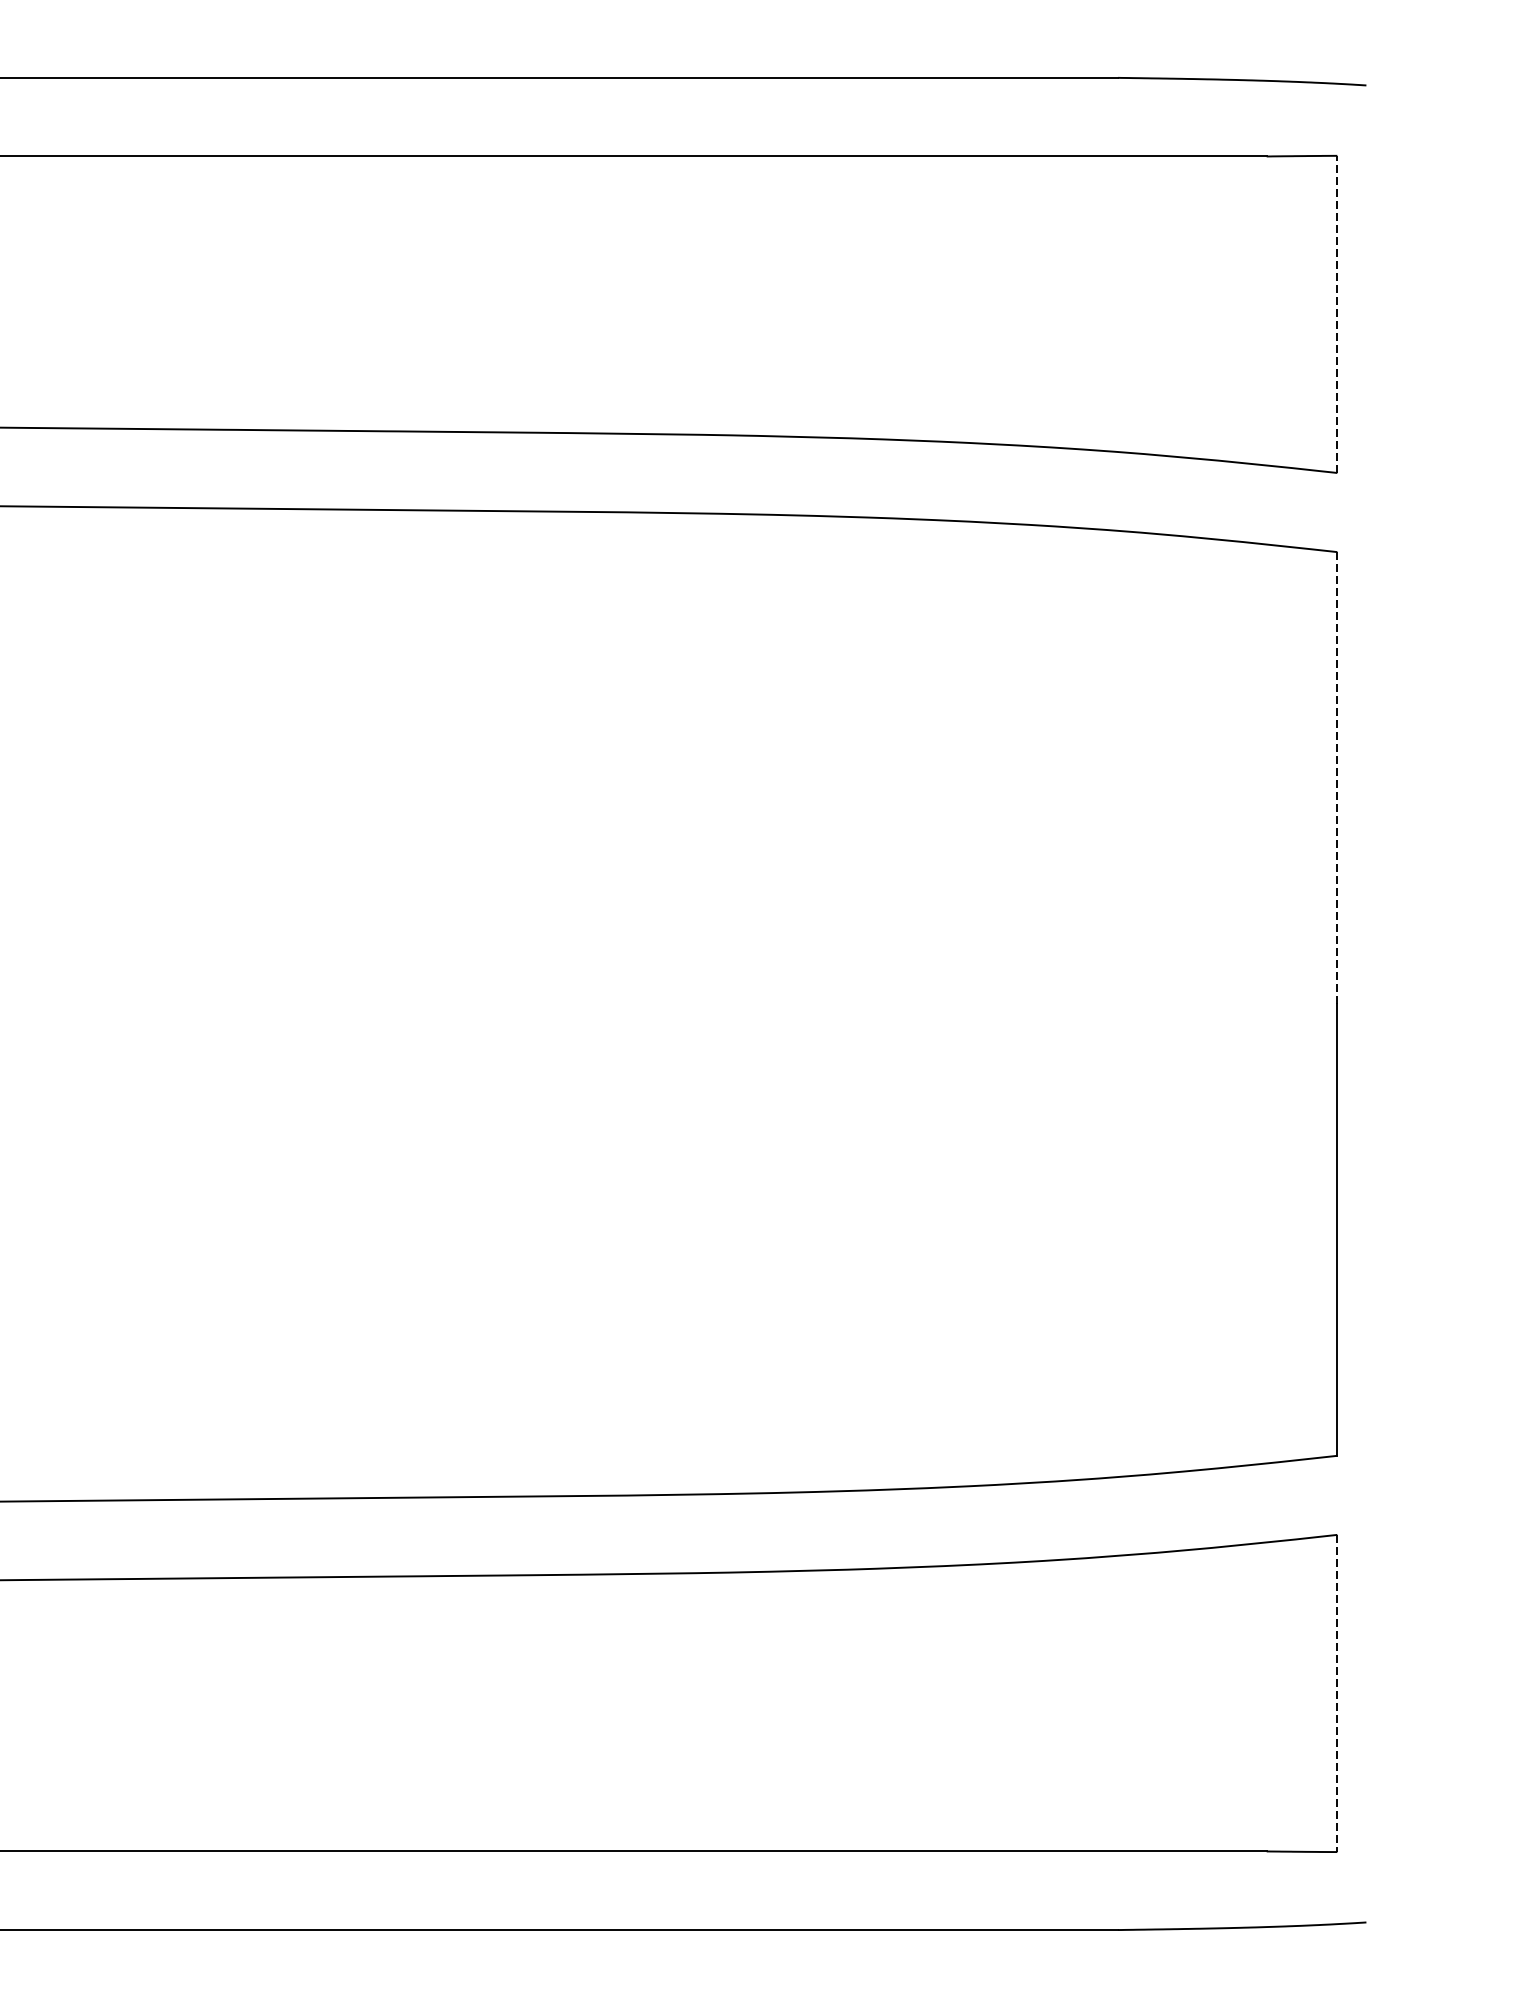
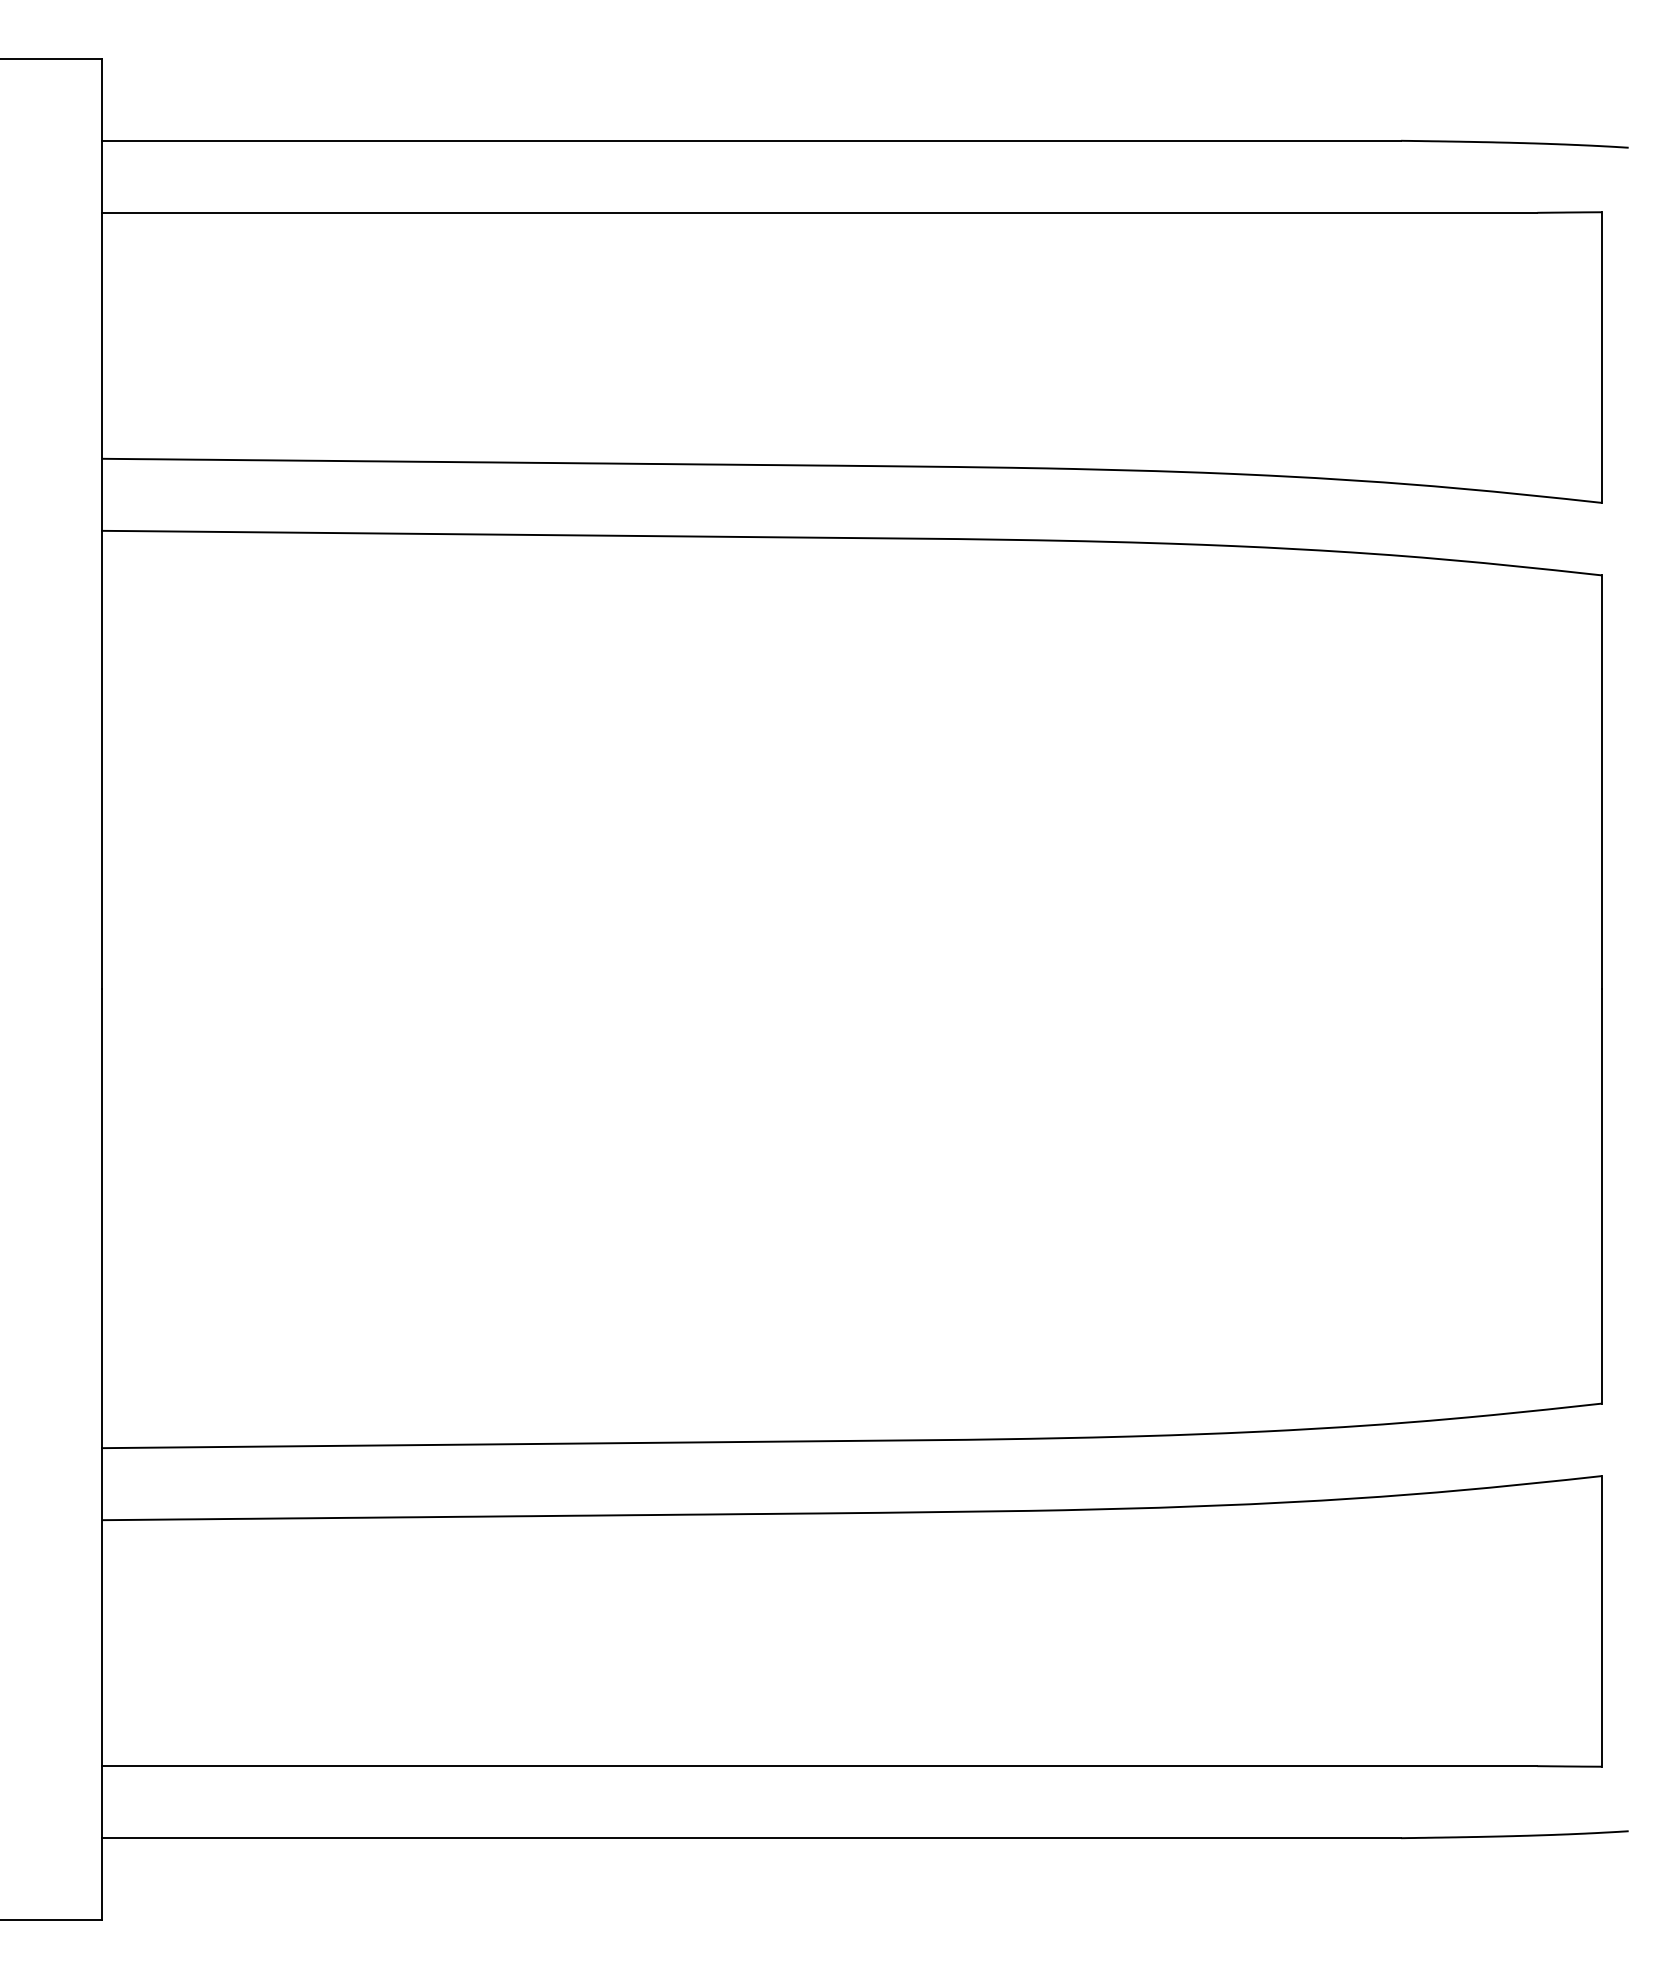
line: (1336, 314) -> (1601, 357), dashed -> solid
line: (1336, 776) -> (1601, 781), dashed -> solid
line: (1336, 1693) -> (1601, 1621), dashed -> solid

